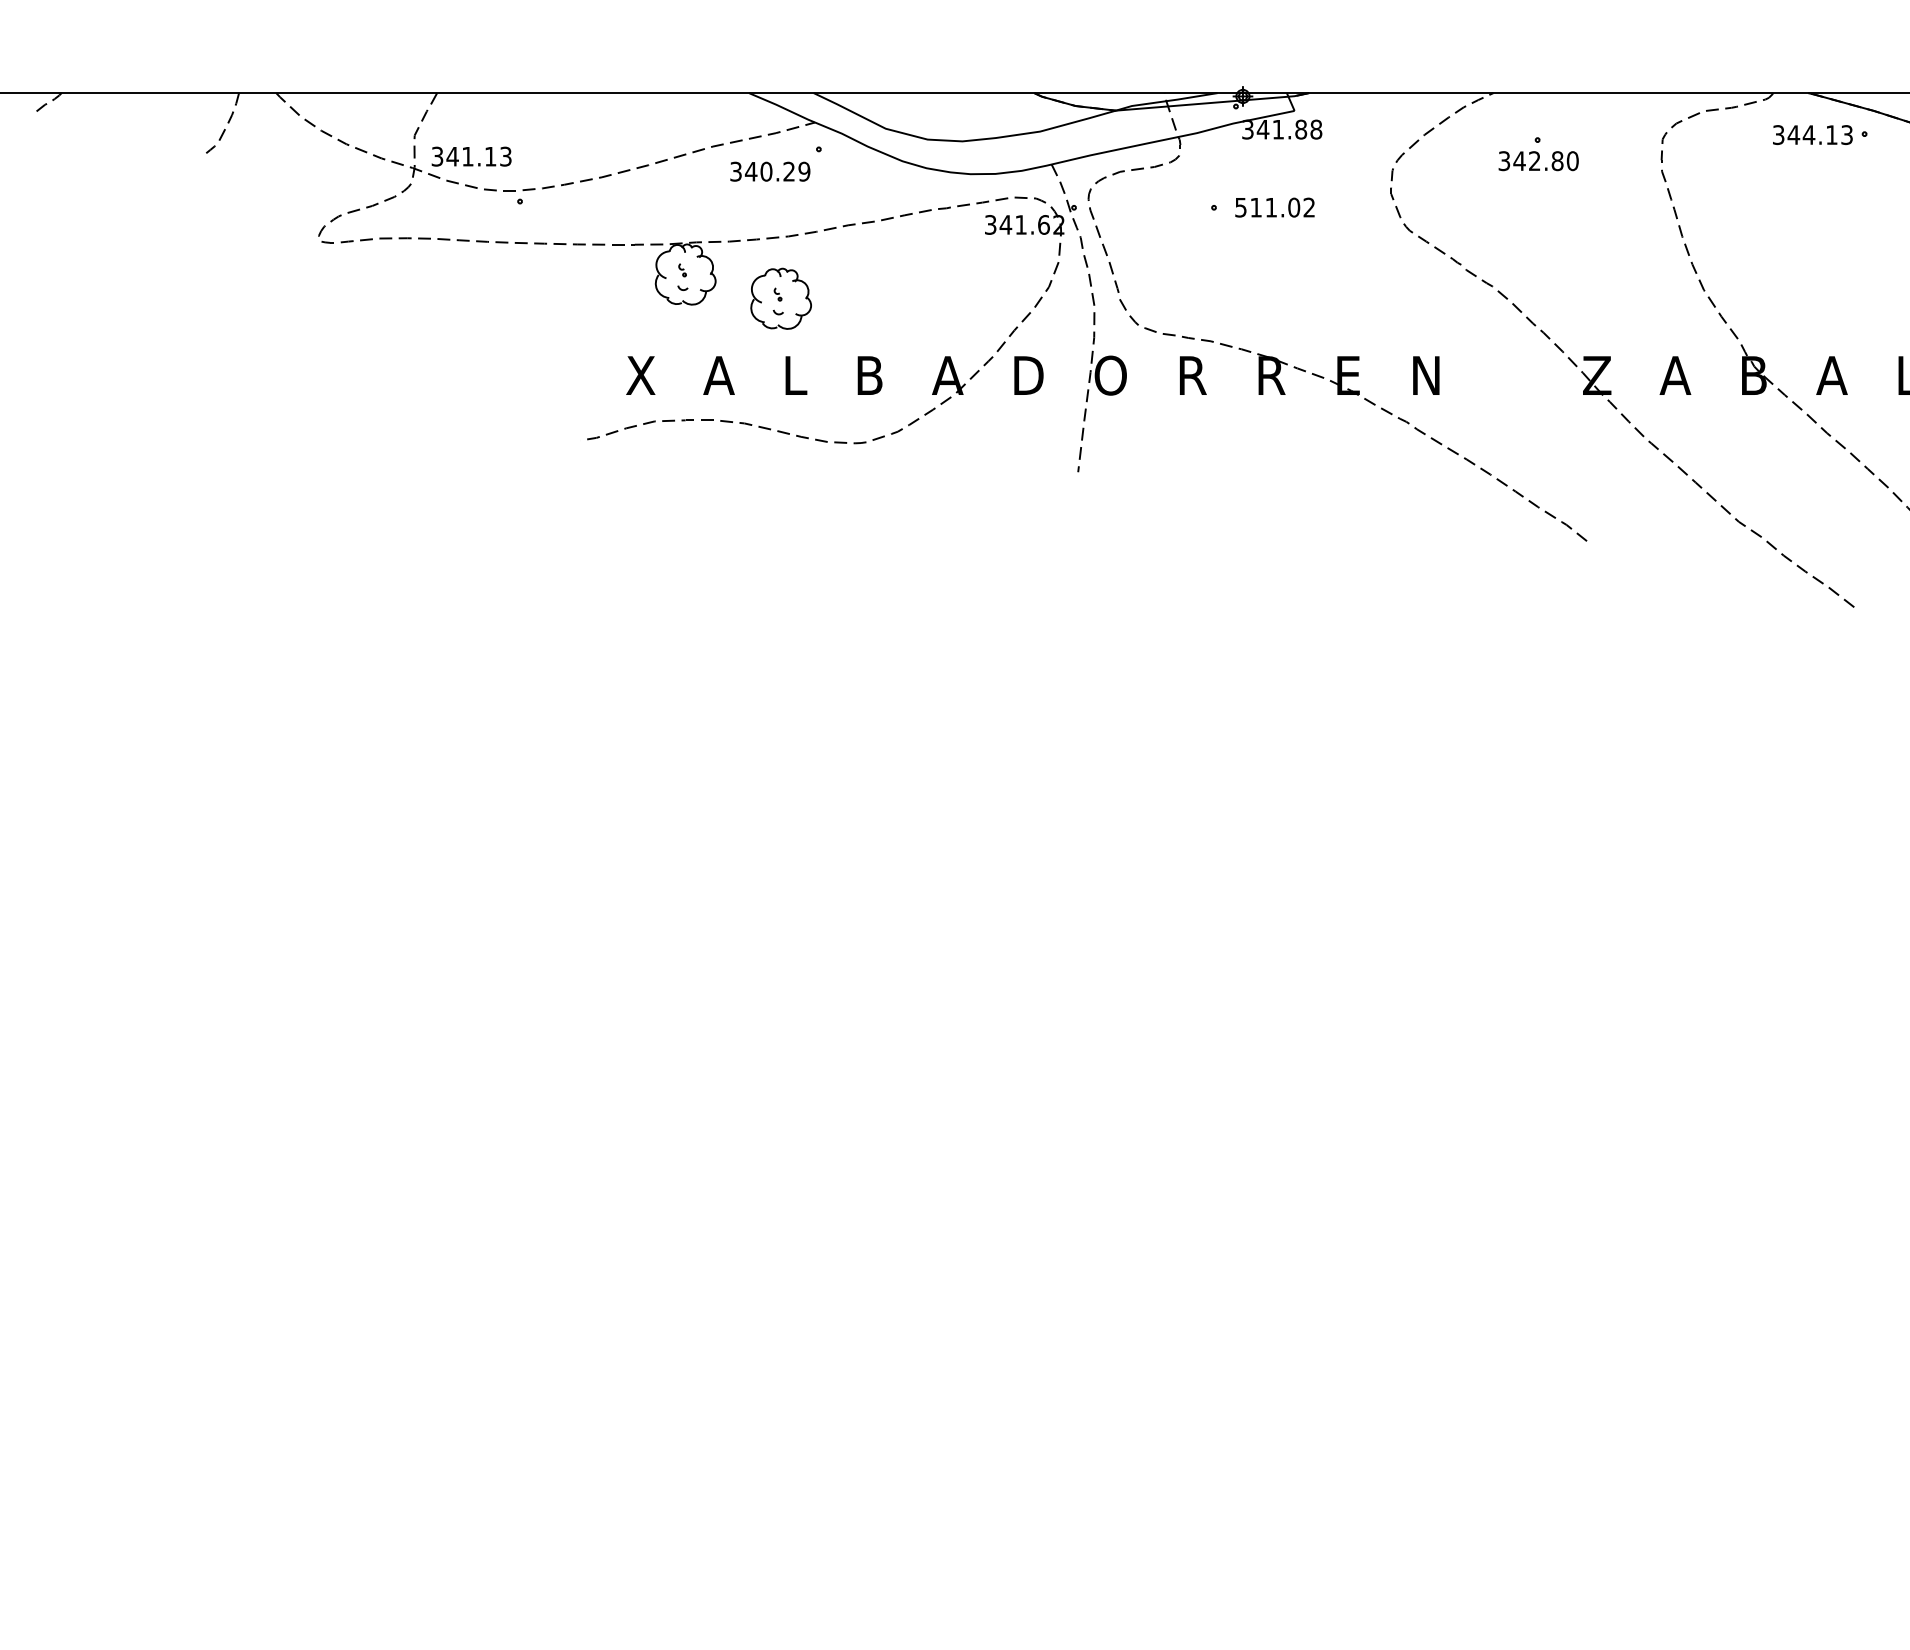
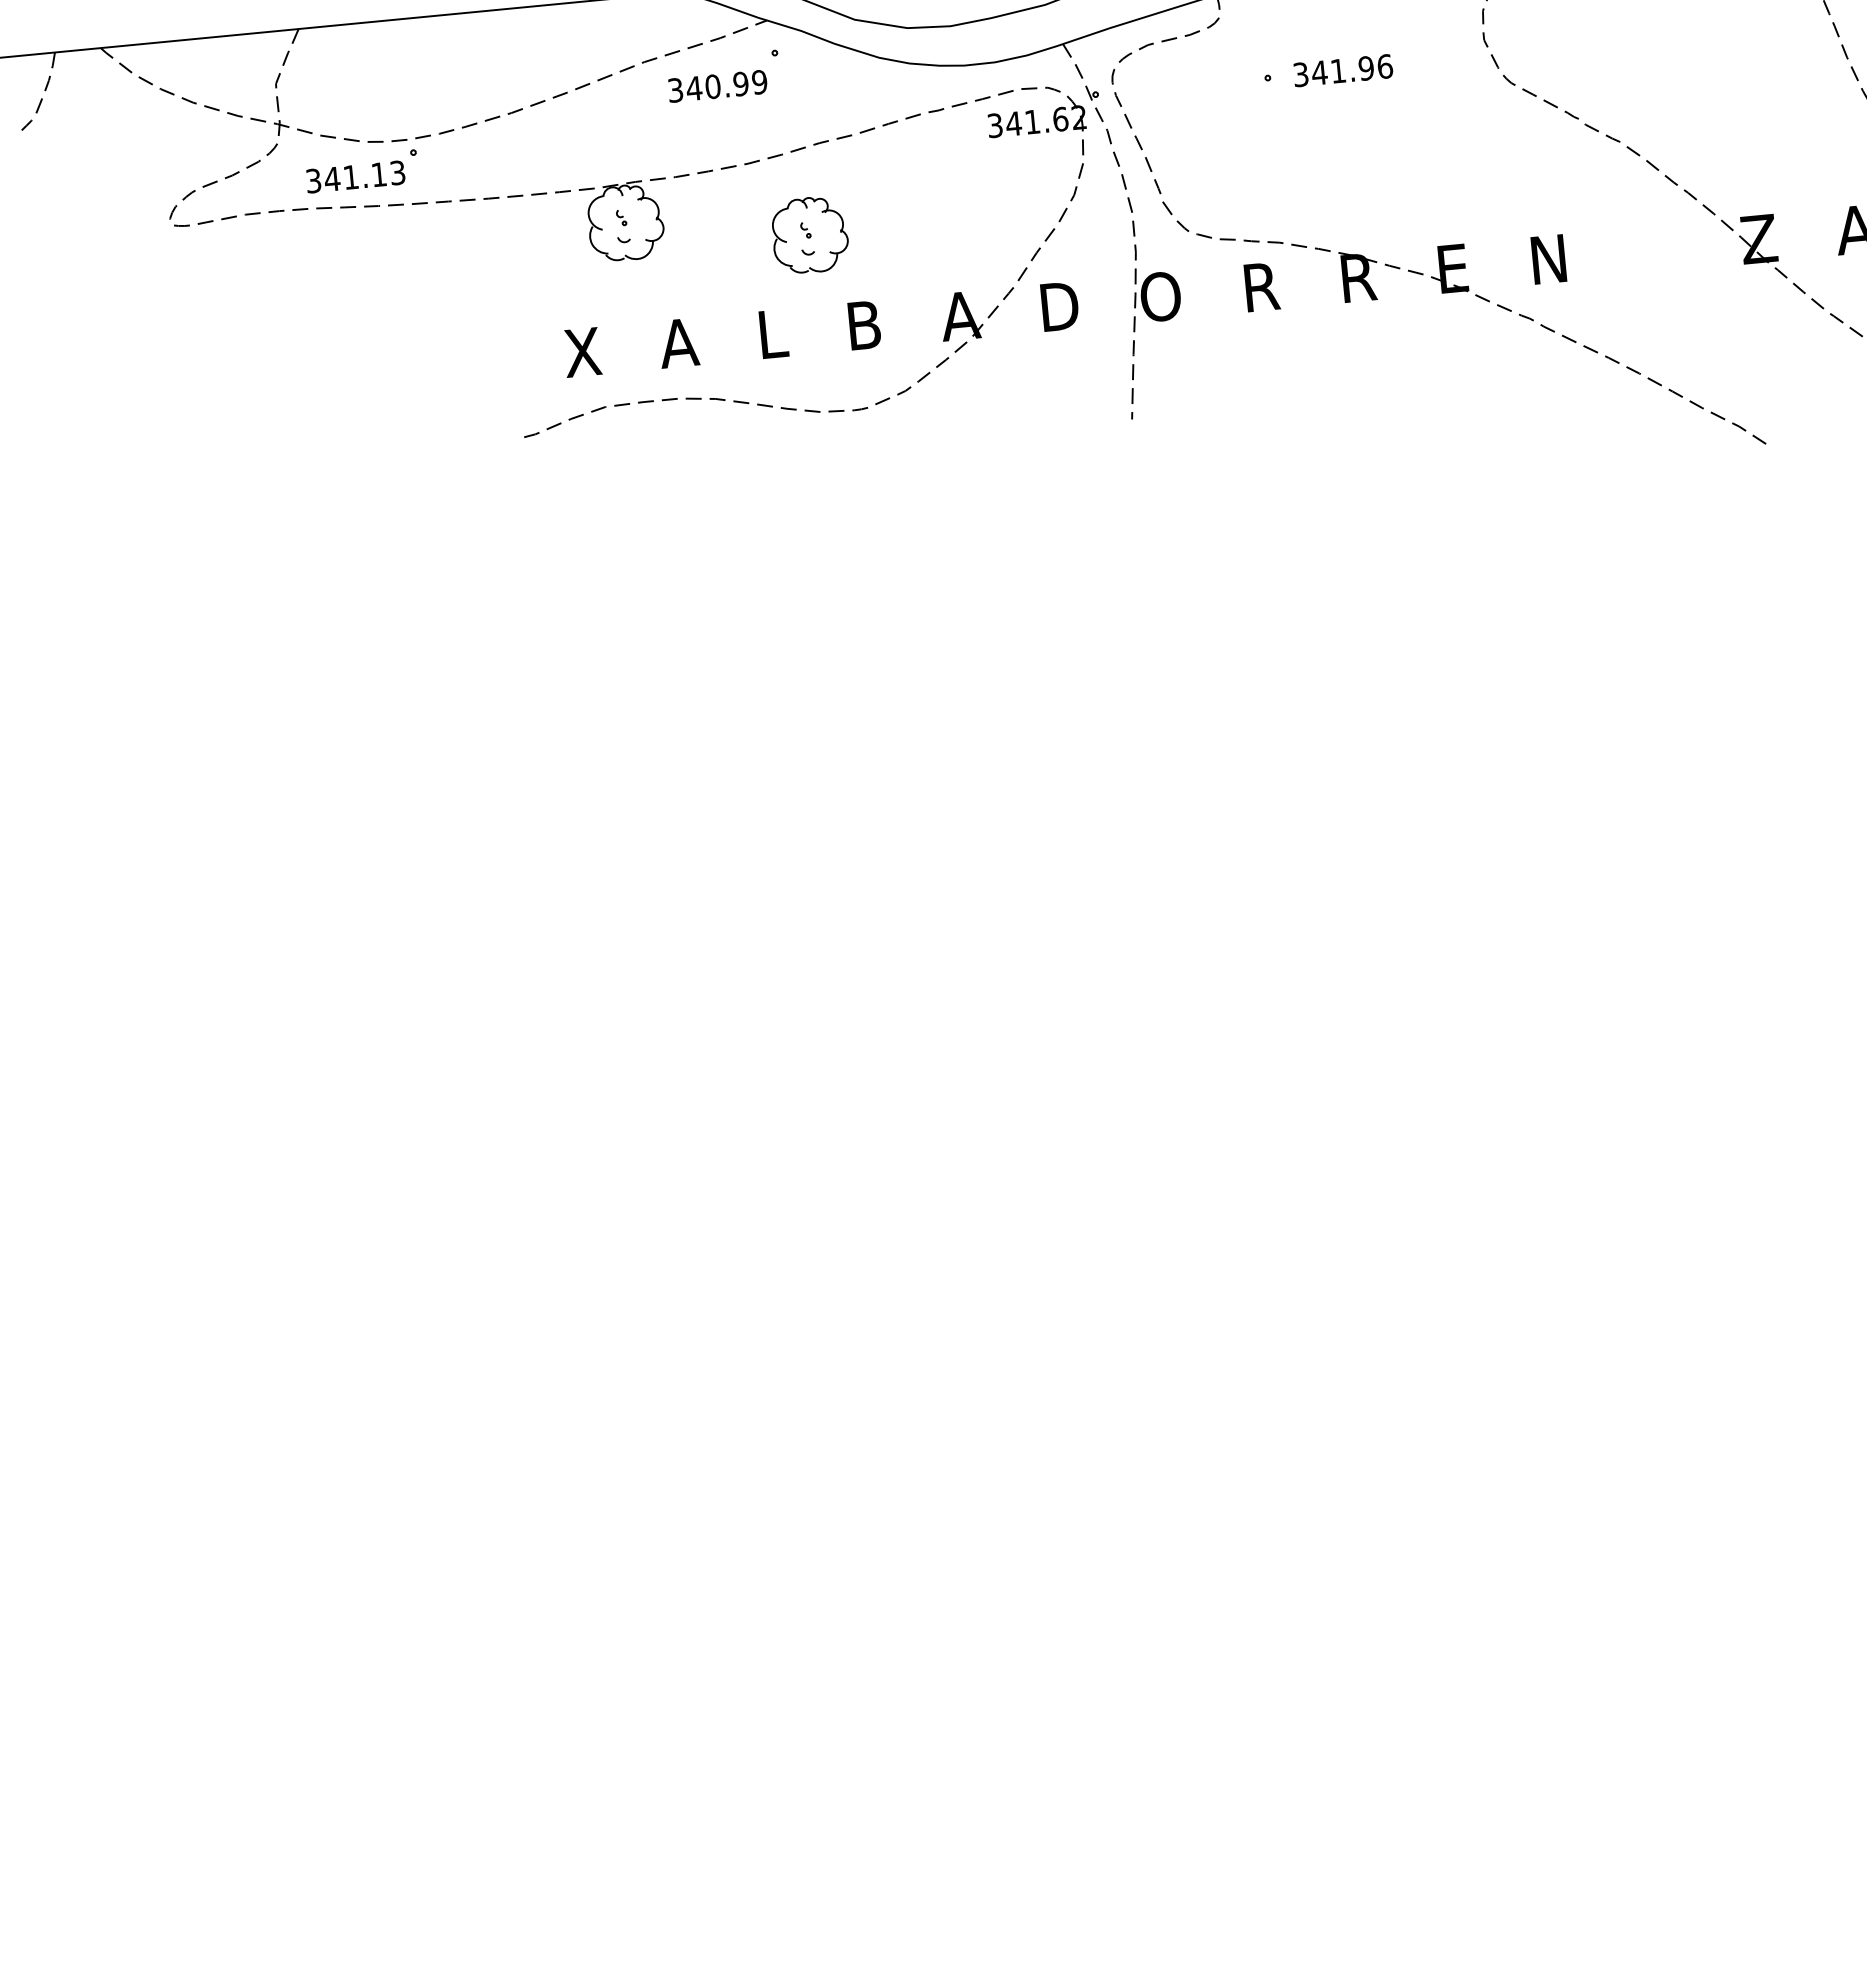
text: (471, 156) -> (355, 176), moved
text: (789, 171) -> (741, 83), 340.29 -> 340.99
text: (1275, 207) -> (1343, 70), 511.02 -> 341.96
part: (780, 298) -> (809, 234), moved

